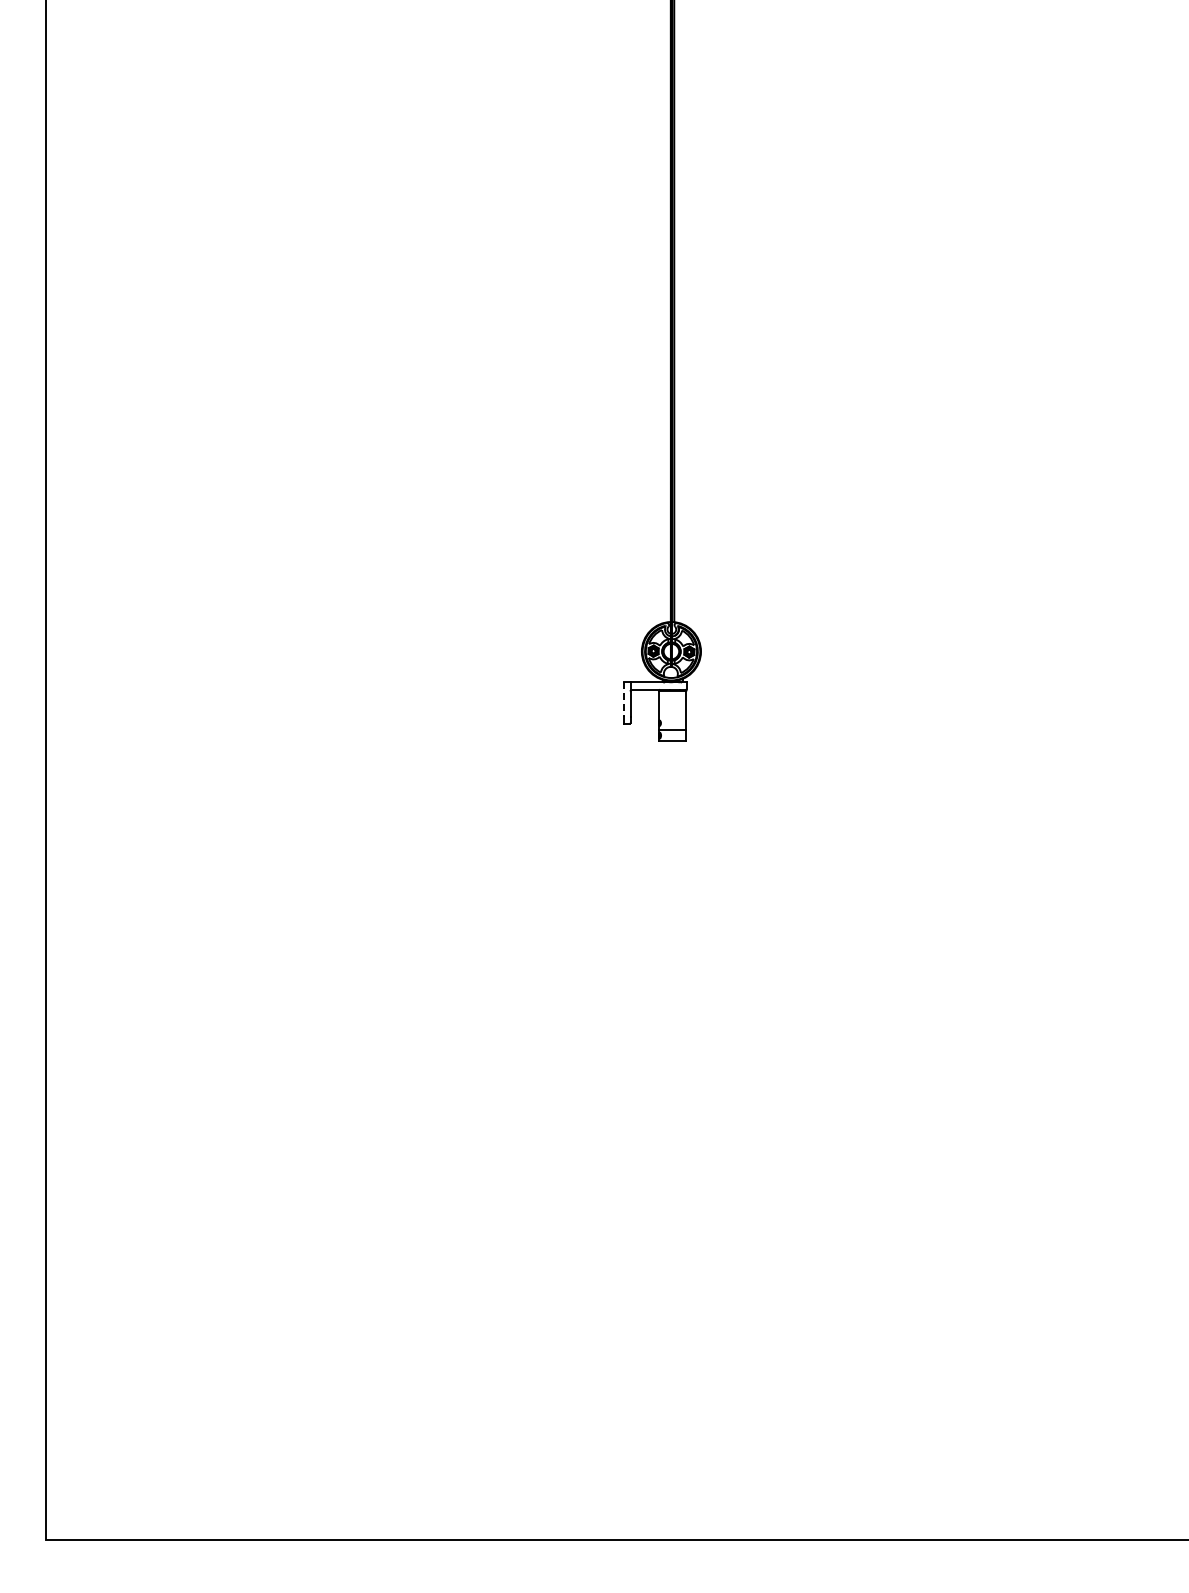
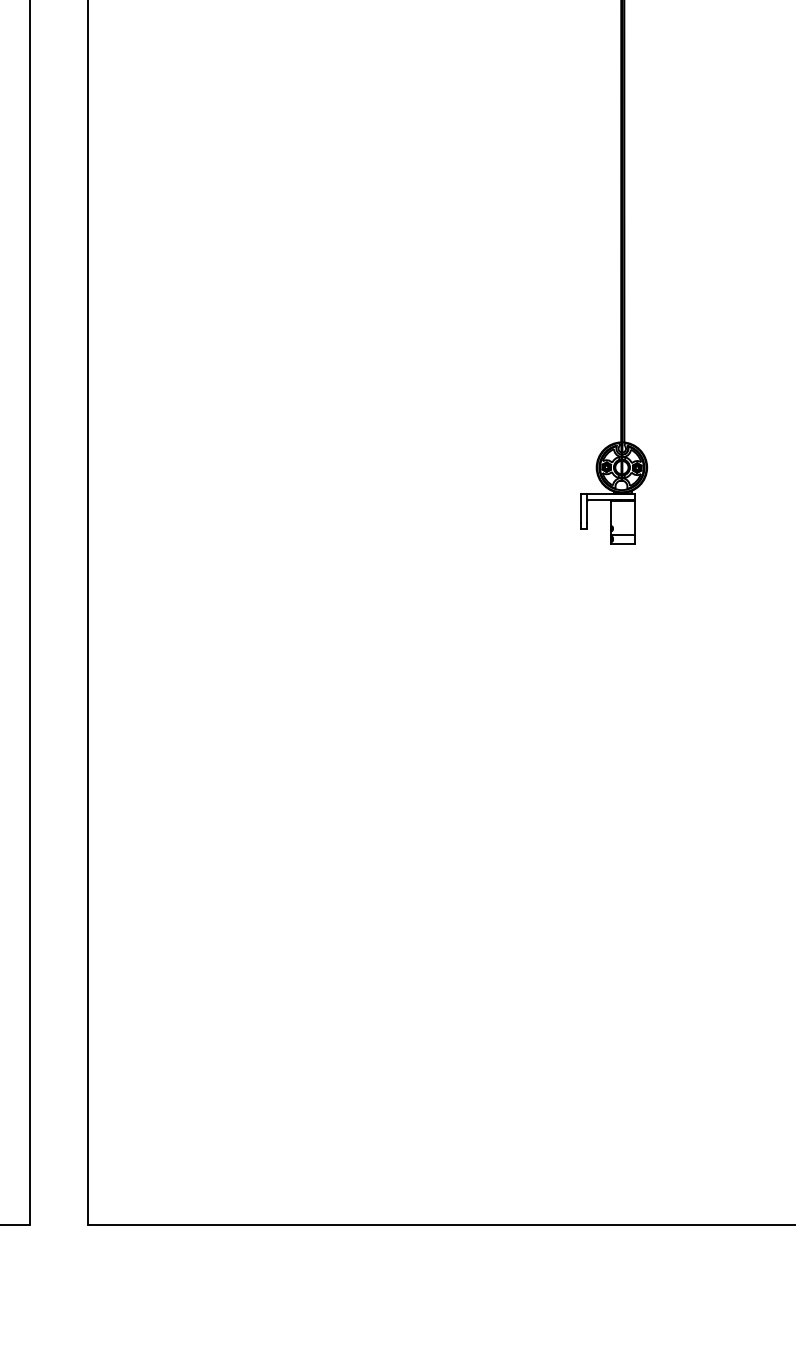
line: (623, 699) -> (581, 508), dashed -> solid

